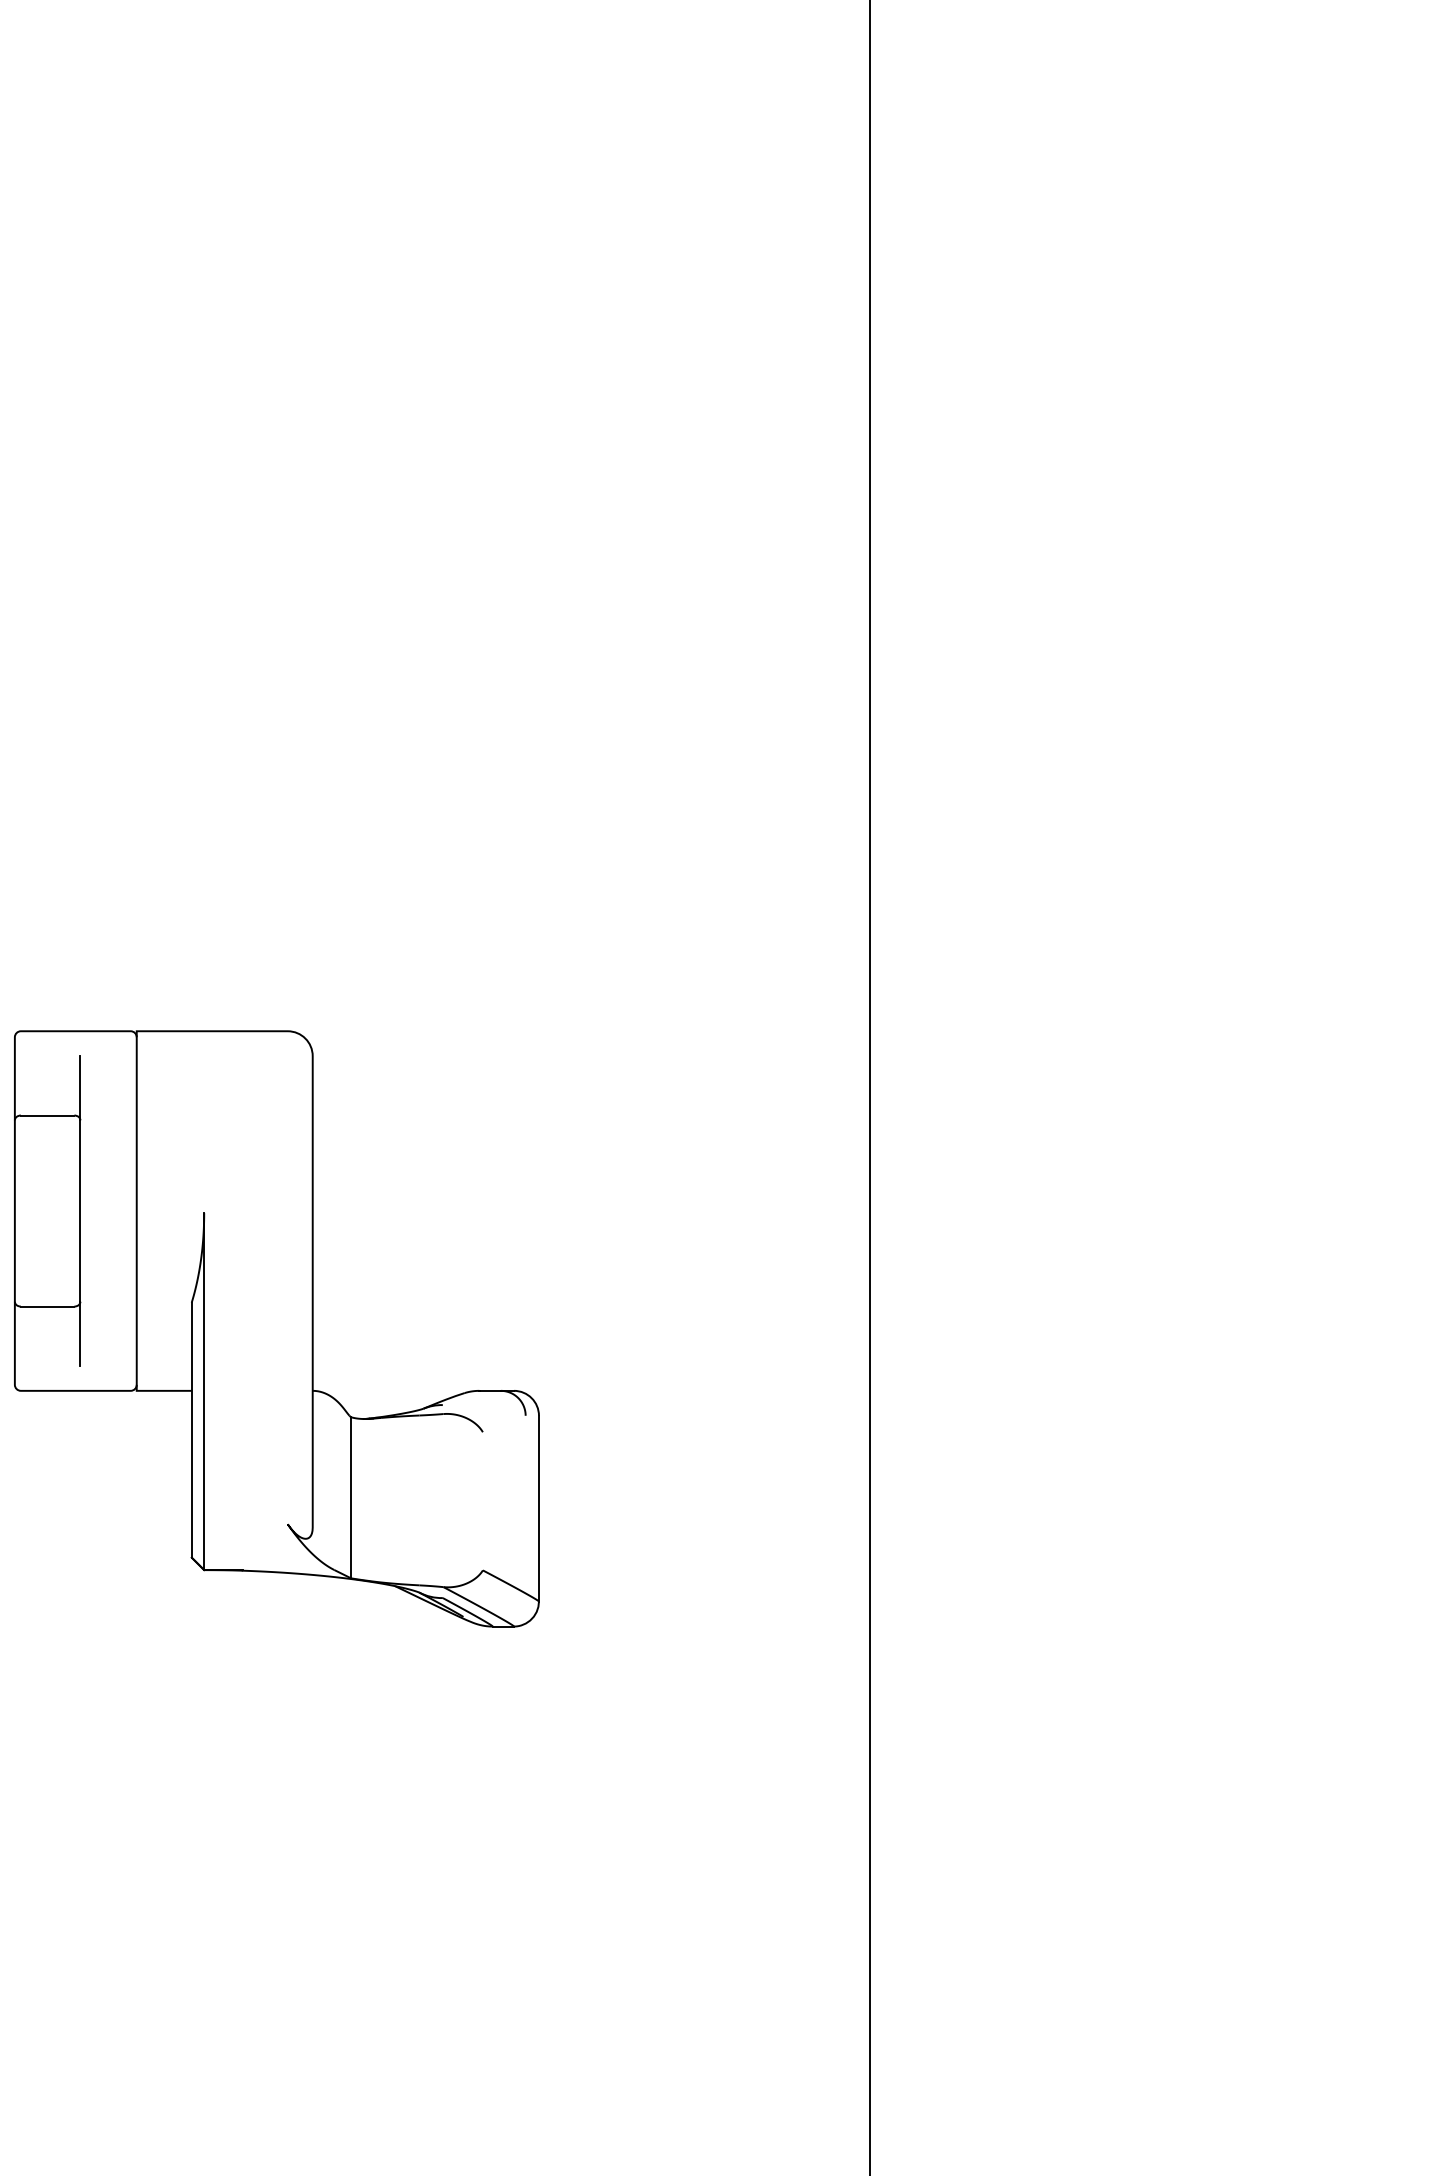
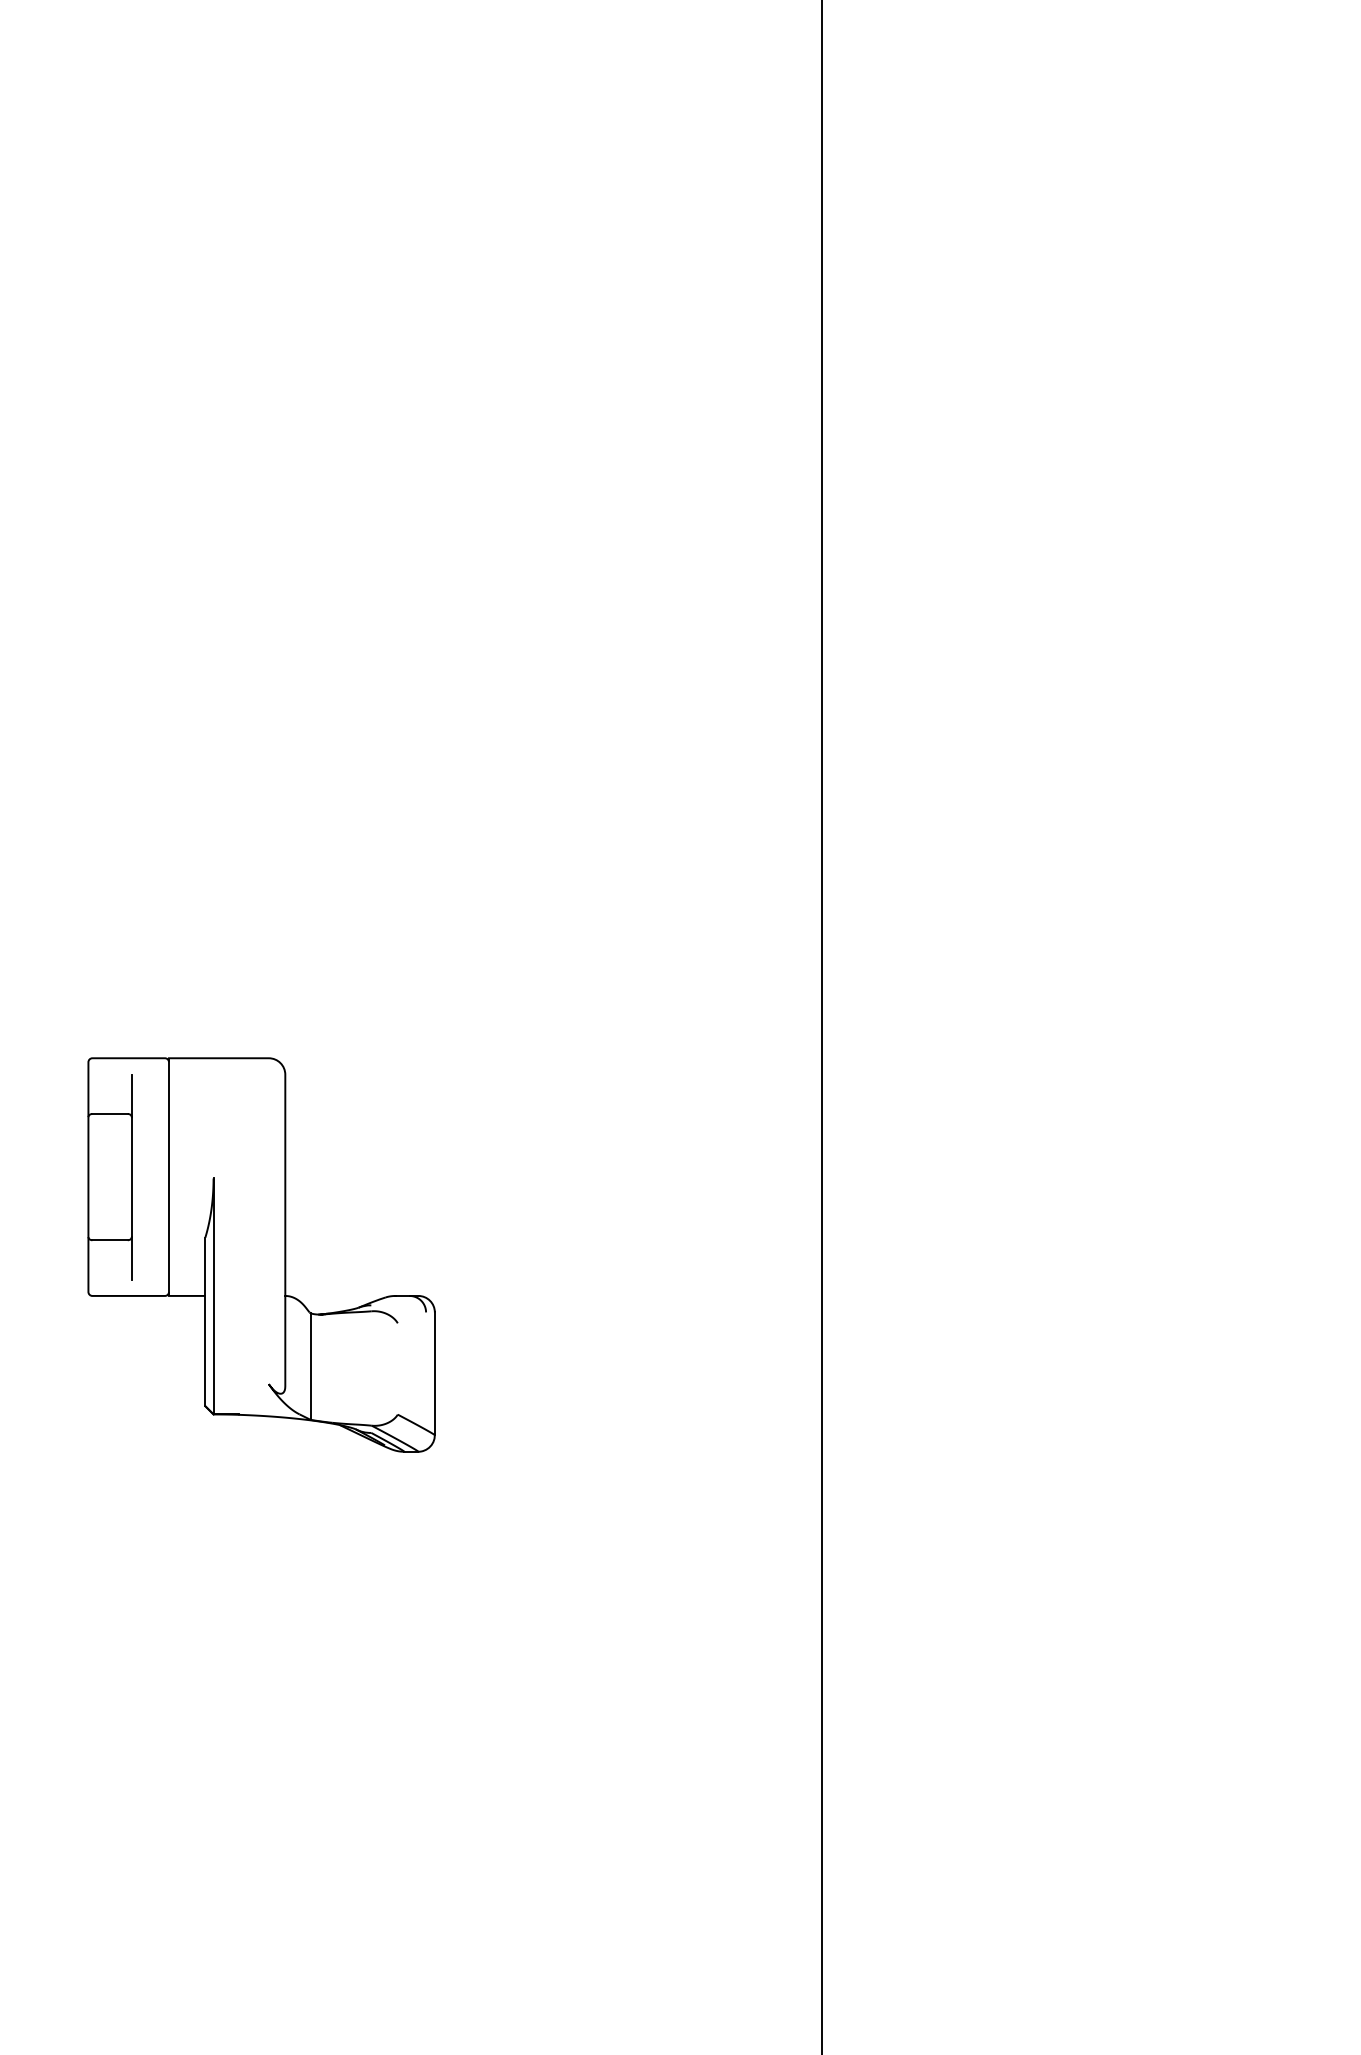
part: (276, 1328) -> (261, 1254), size x0.7

